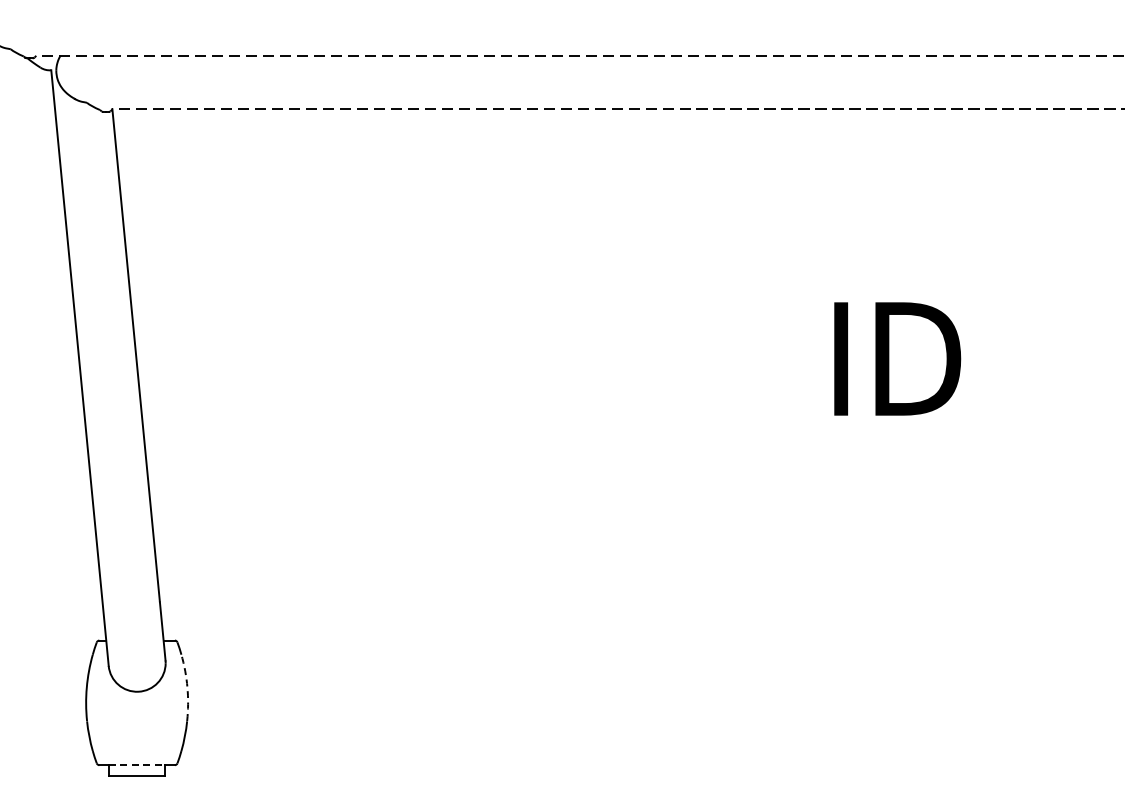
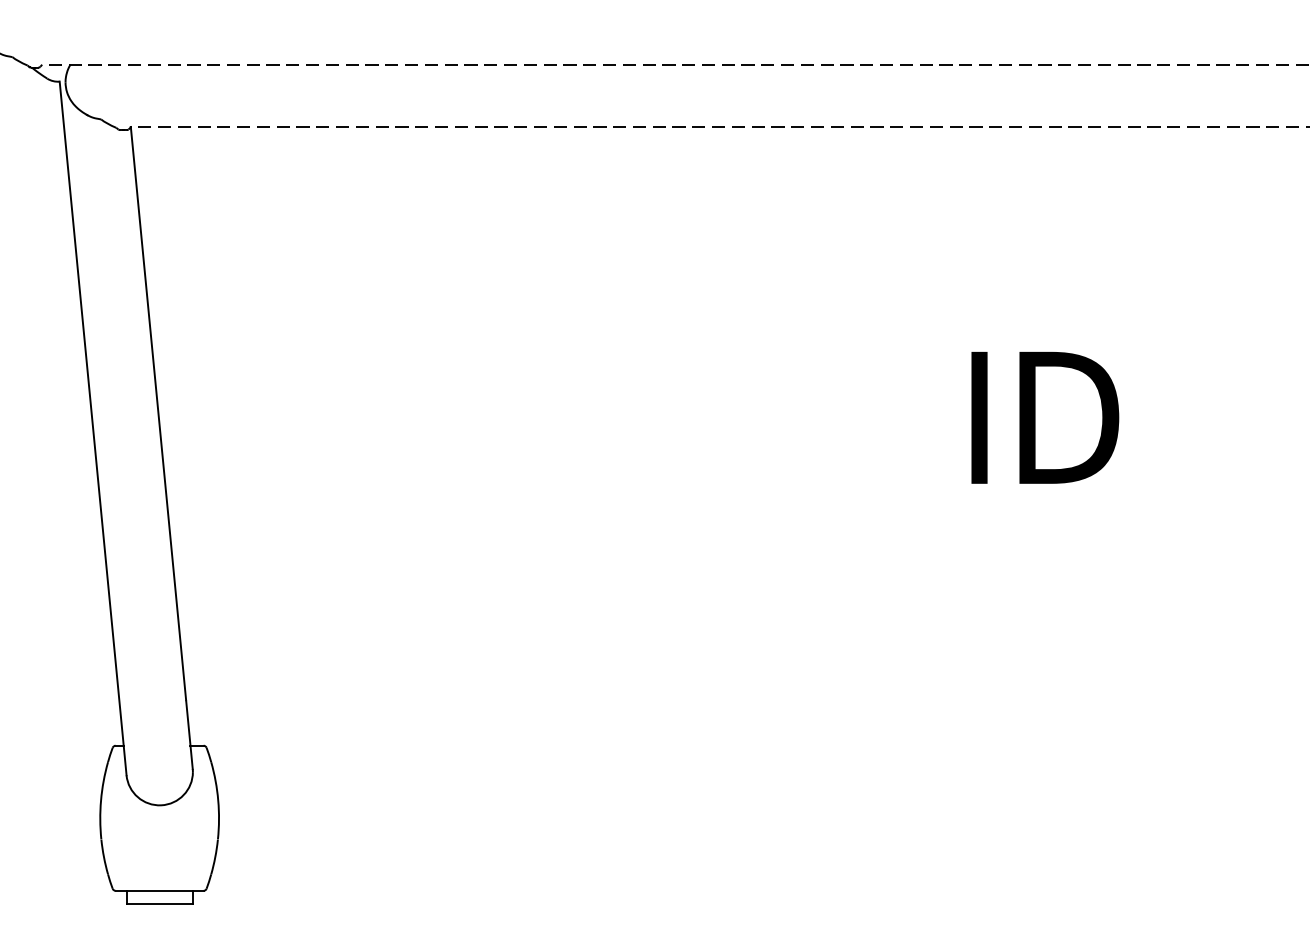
arc: (187, 687) -> (218, 800), dashed -> solid
line: (137, 765) -> (160, 891), dashed -> solid

